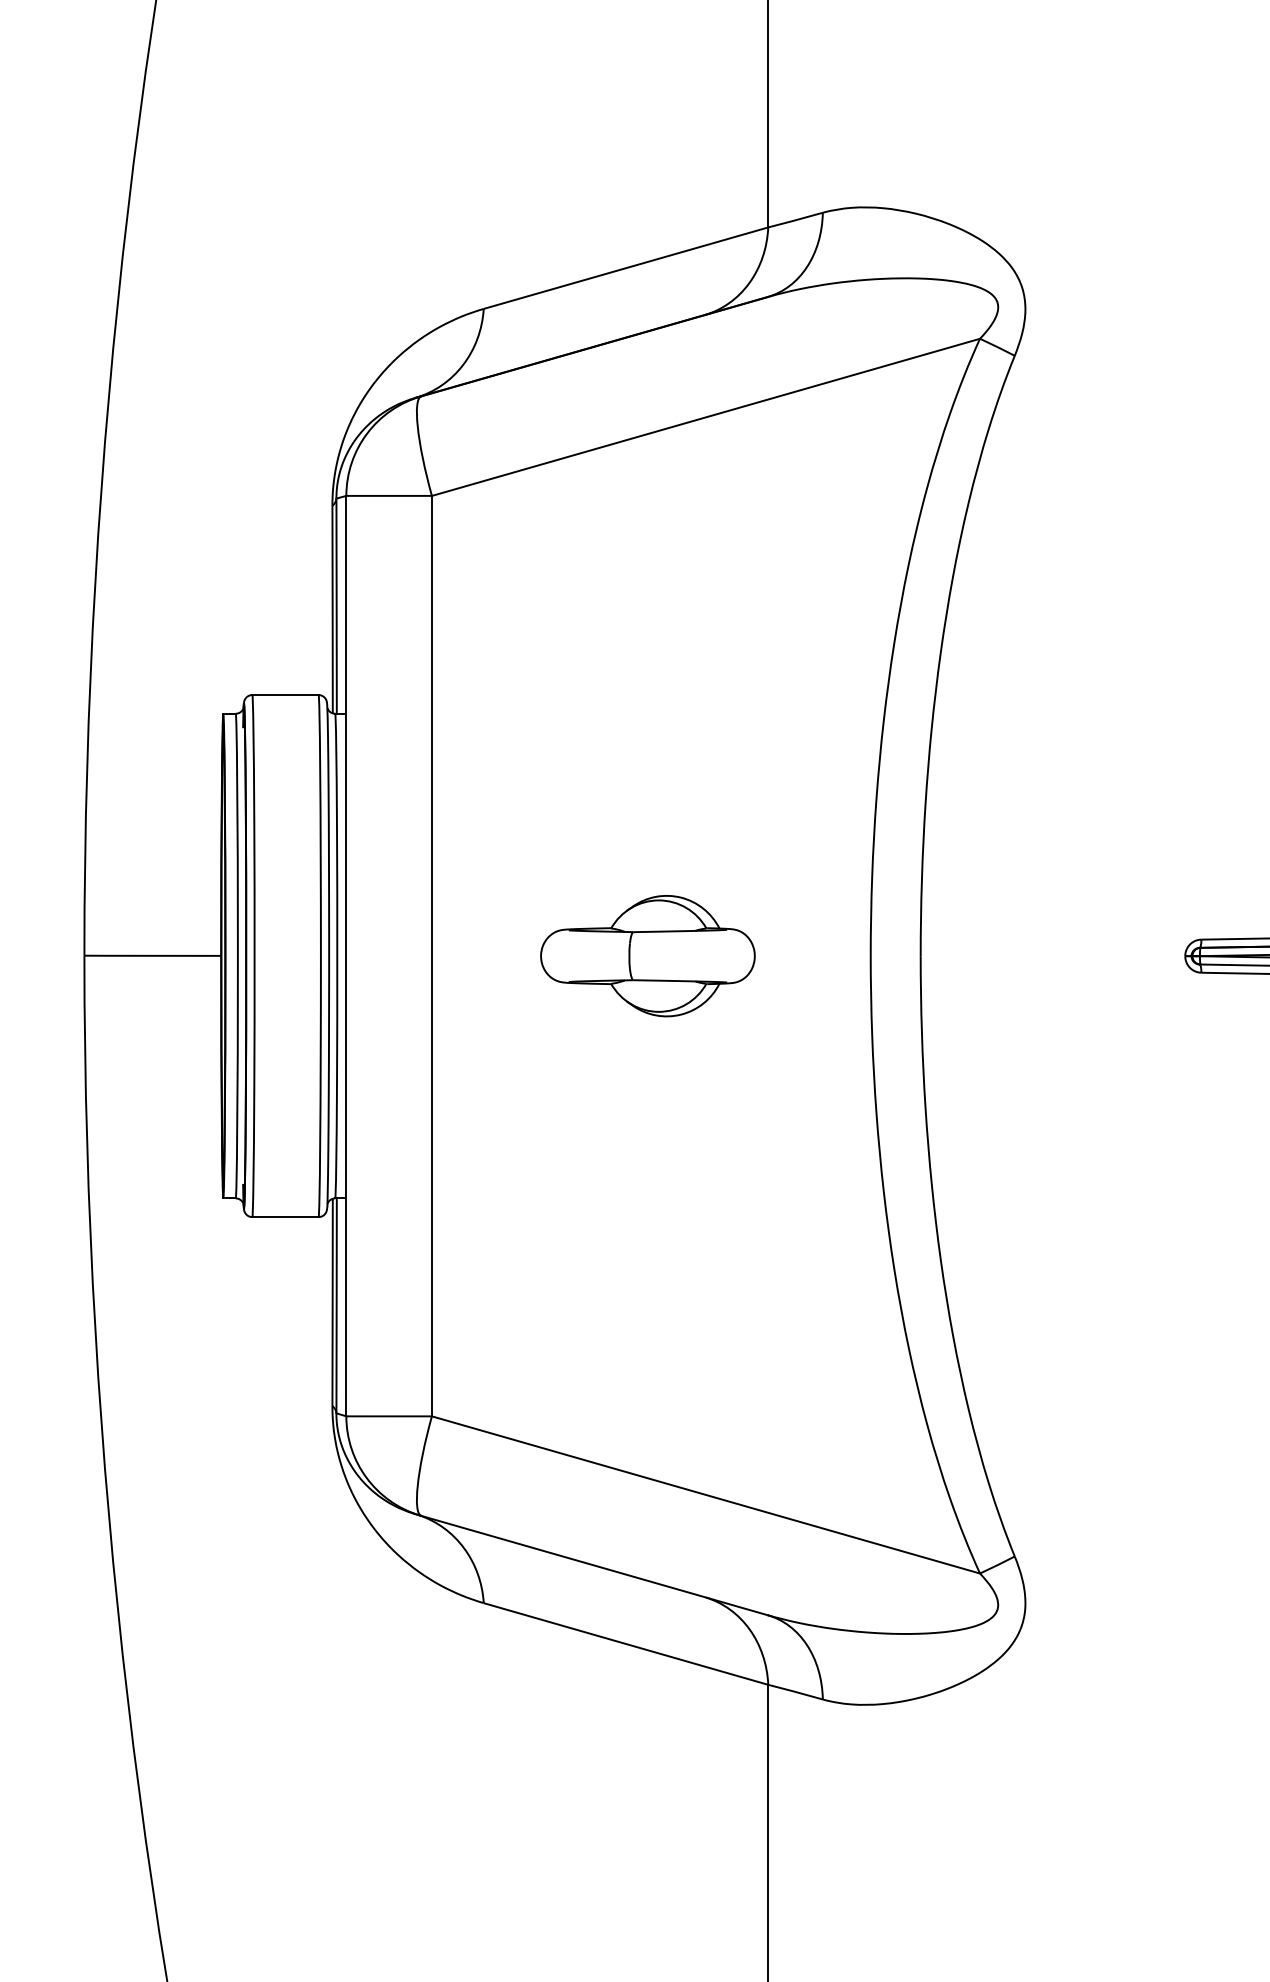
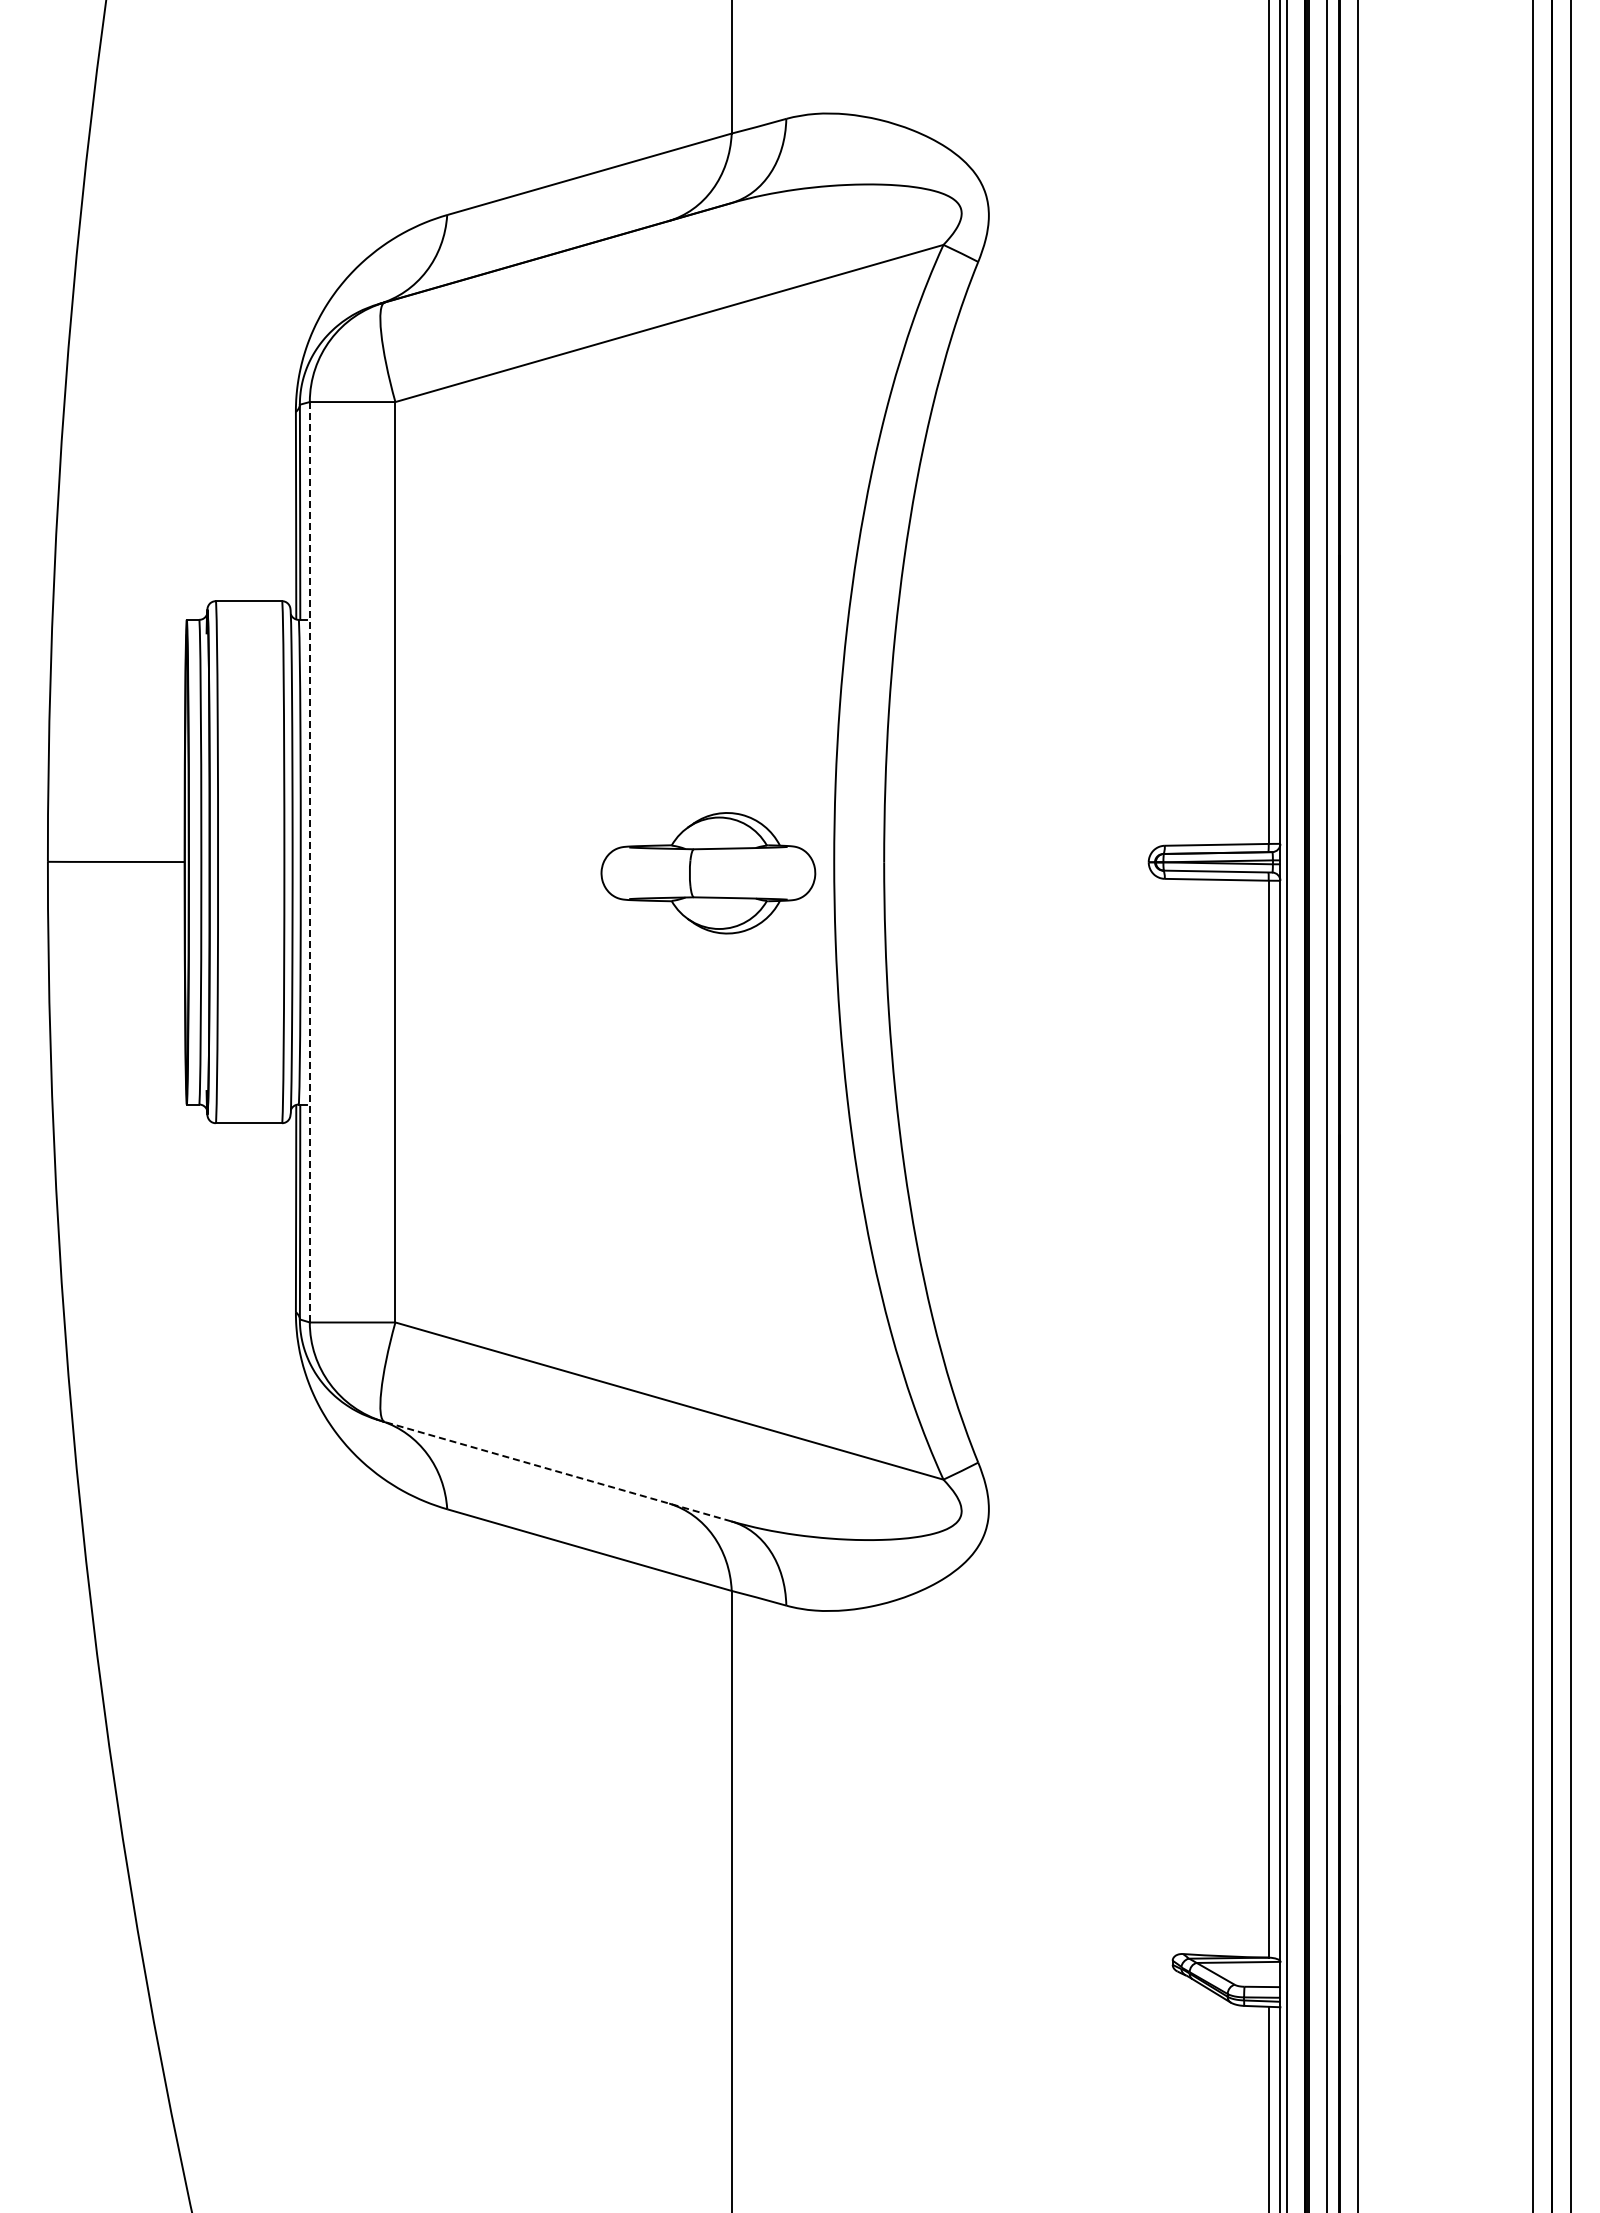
line: (346, 955) -> (309, 861), solid -> dashed
part: (648, 956) -> (708, 873), moved
line: (594, 1565) -> (557, 1471), solid -> dashed

